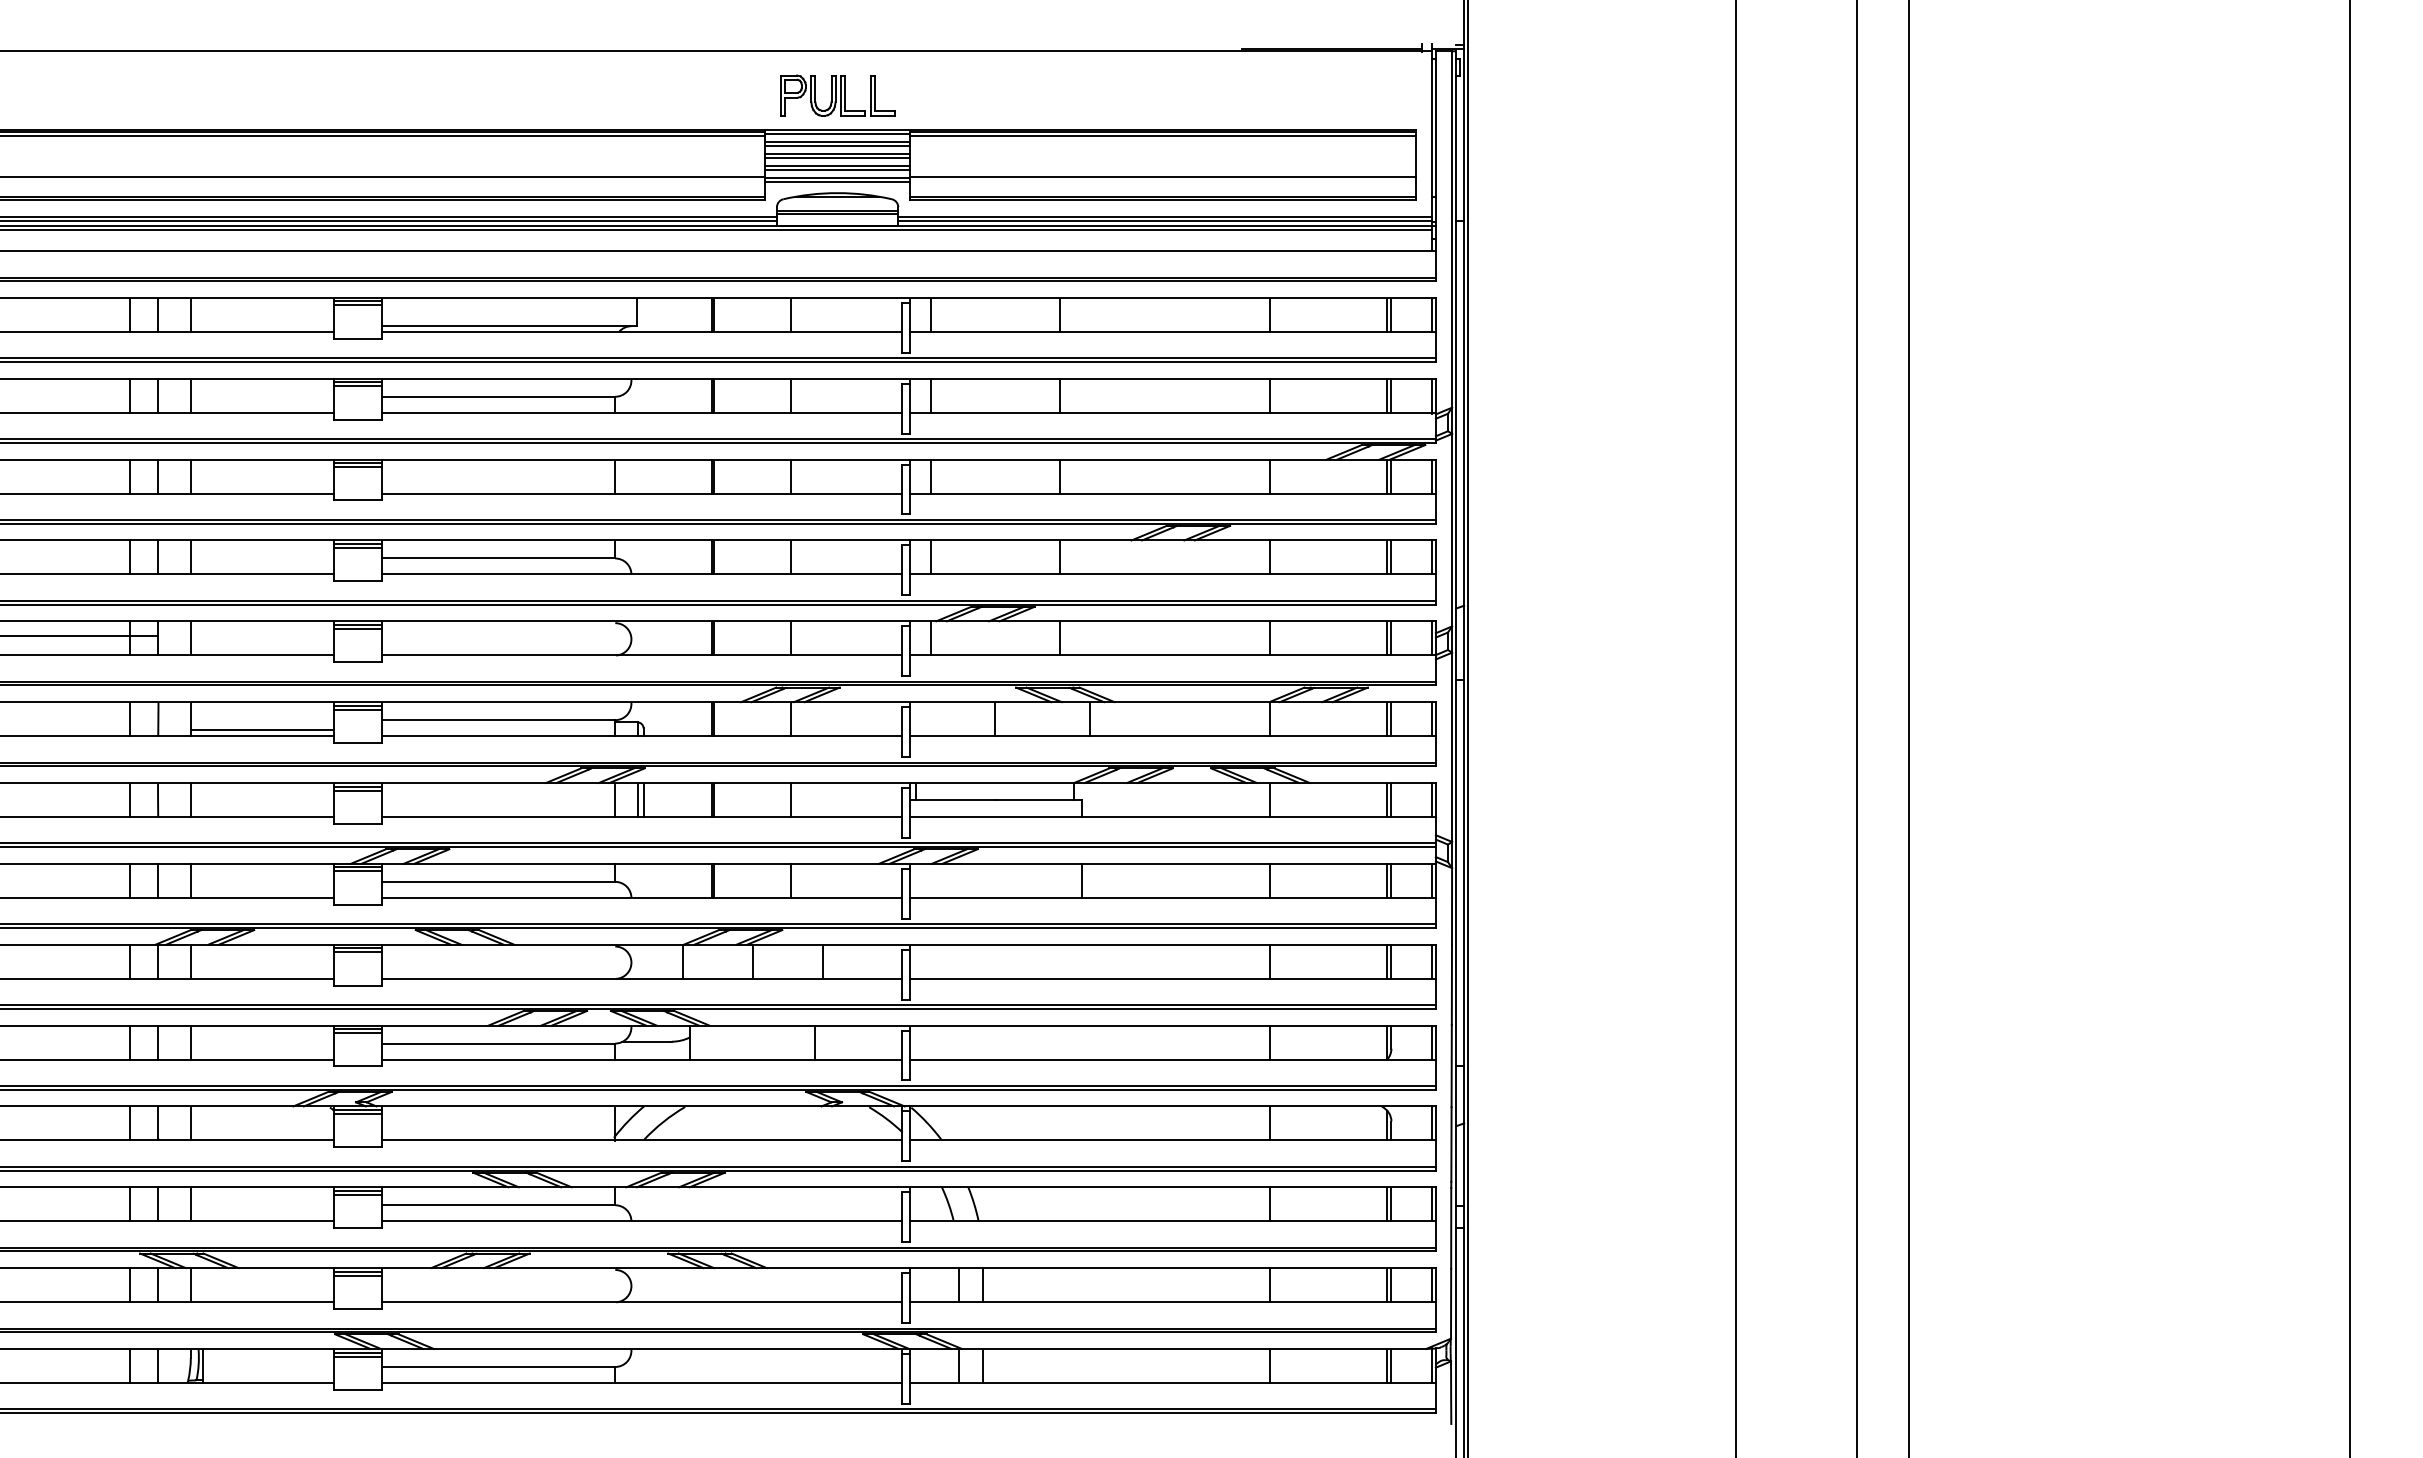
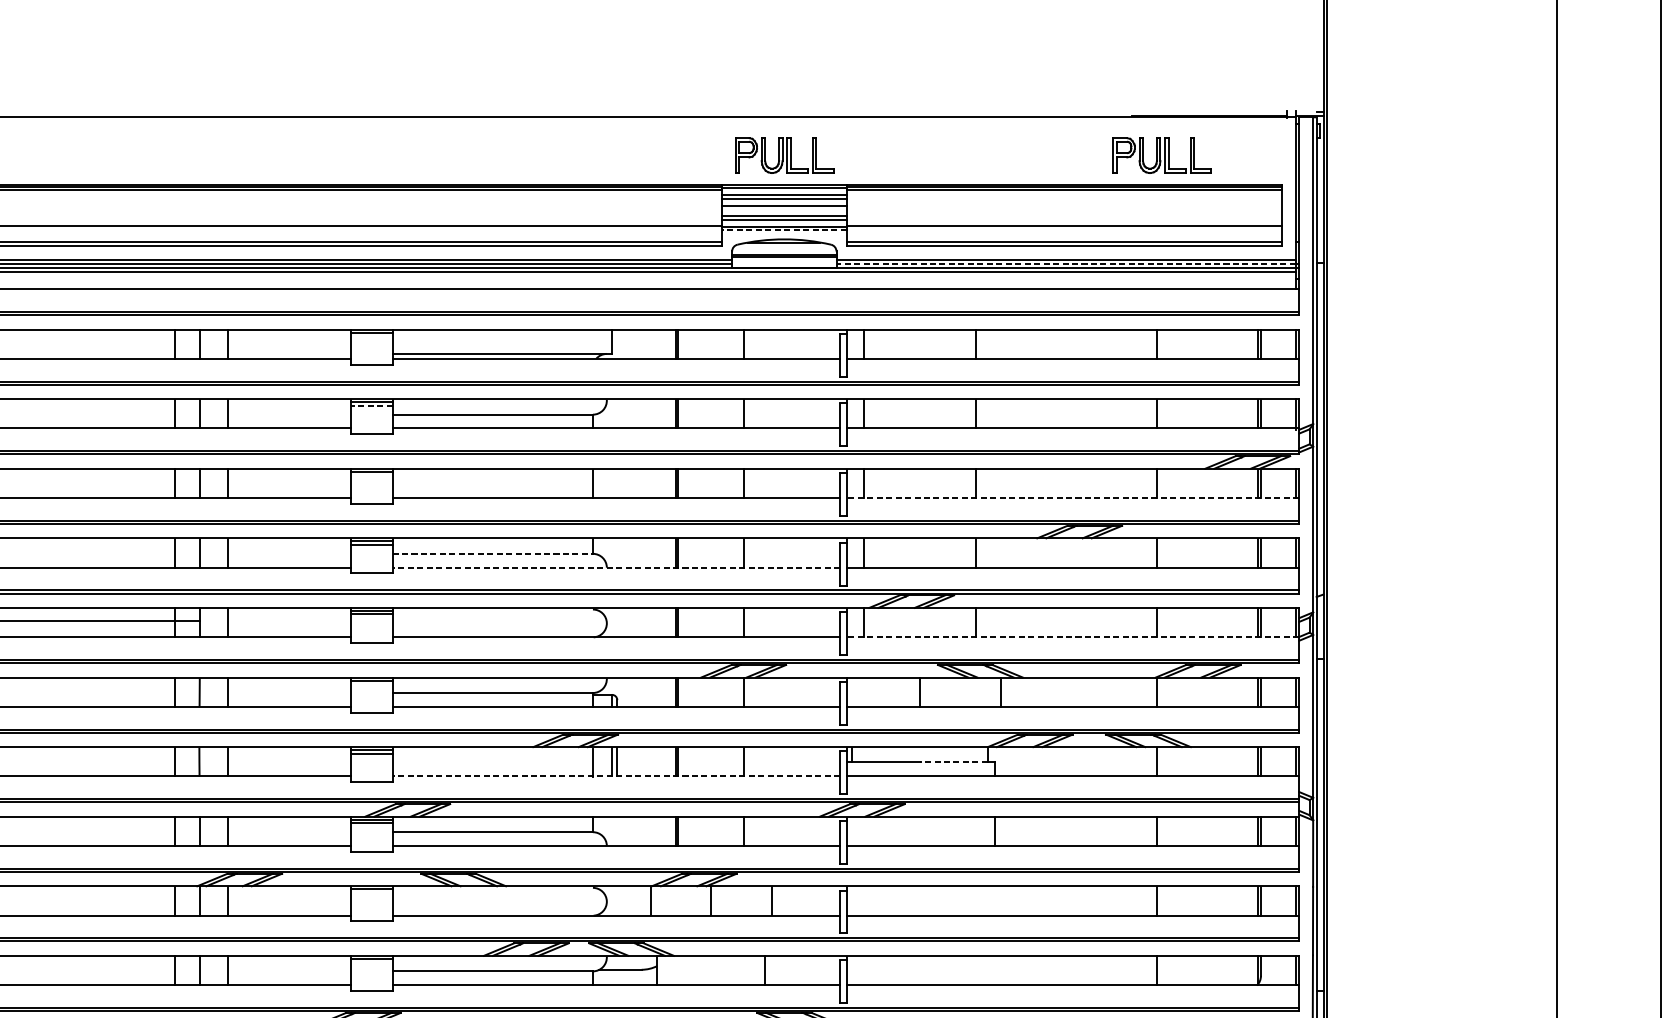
part: (1276, 95) -> (1162, 155), added
line: (837, 158) -> (784, 209), removed
line: (837, 182) -> (784, 230), solid -> dashed
line: (1165, 221) -> (1066, 263), solid -> dashed
line: (357, 305) -> (371, 336), removed
line: (357, 386) -> (371, 405), solid -> dashed
line: (357, 467) -> (371, 475), removed
line: (1173, 493) -> (1073, 497), solid -> dashed
line: (499, 558) -> (493, 553), solid -> dashed
line: (642, 574) -> (616, 567), solid -> dashed
line: (1173, 655) -> (1073, 637), solid -> dashed
line: (357, 709) -> (371, 683), removed
line: (261, 730) -> (288, 701), removed
line: (1034, 799) -> (953, 761), solid -> dashed
line: (642, 817) -> (616, 776), solid -> dashed
line: (357, 952) -> (371, 892), removed
line: (357, 1033) -> (371, 962), removed

